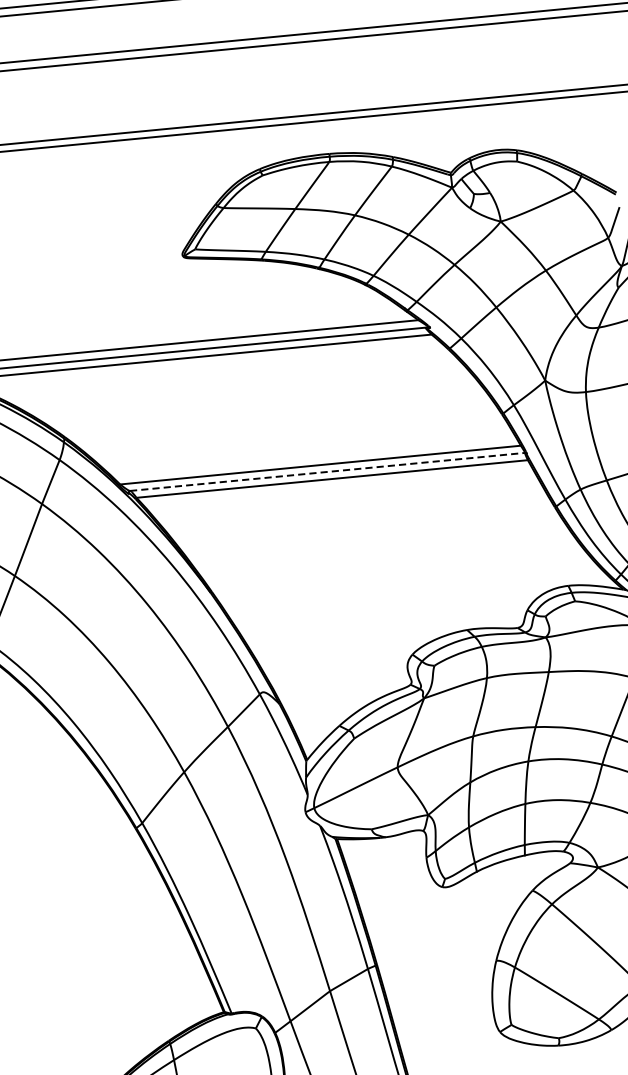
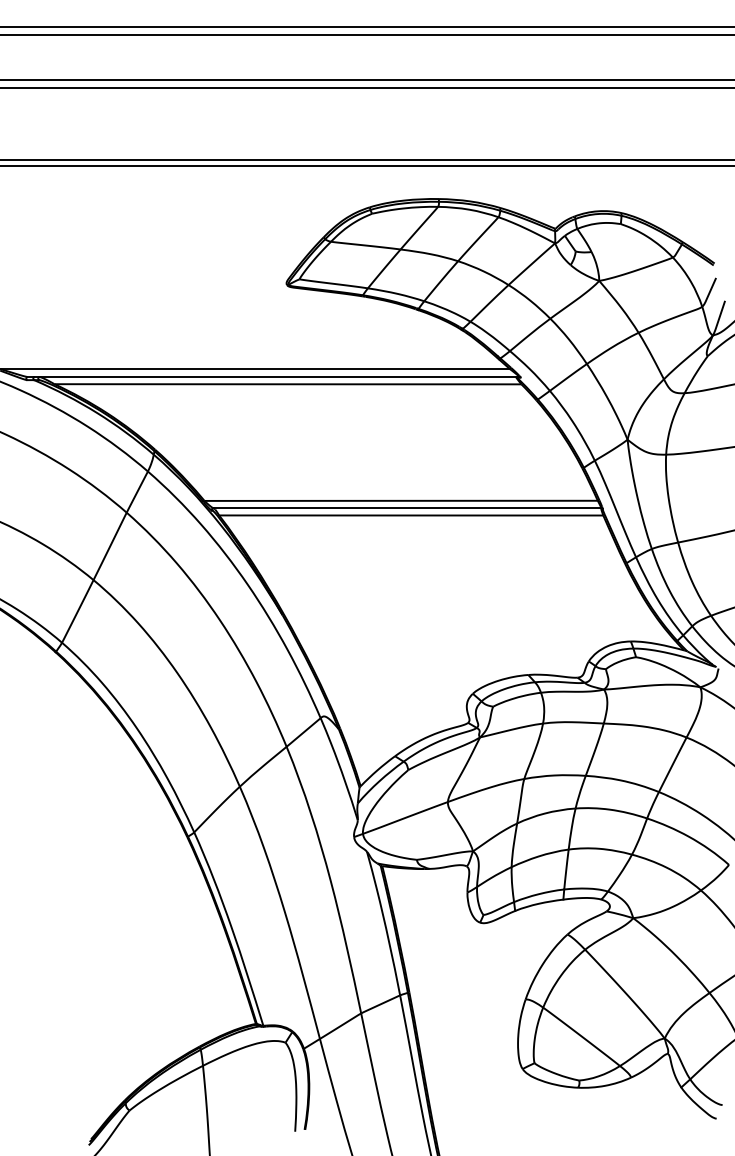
line: (327, 472) -> (407, 508), dashed -> solid

